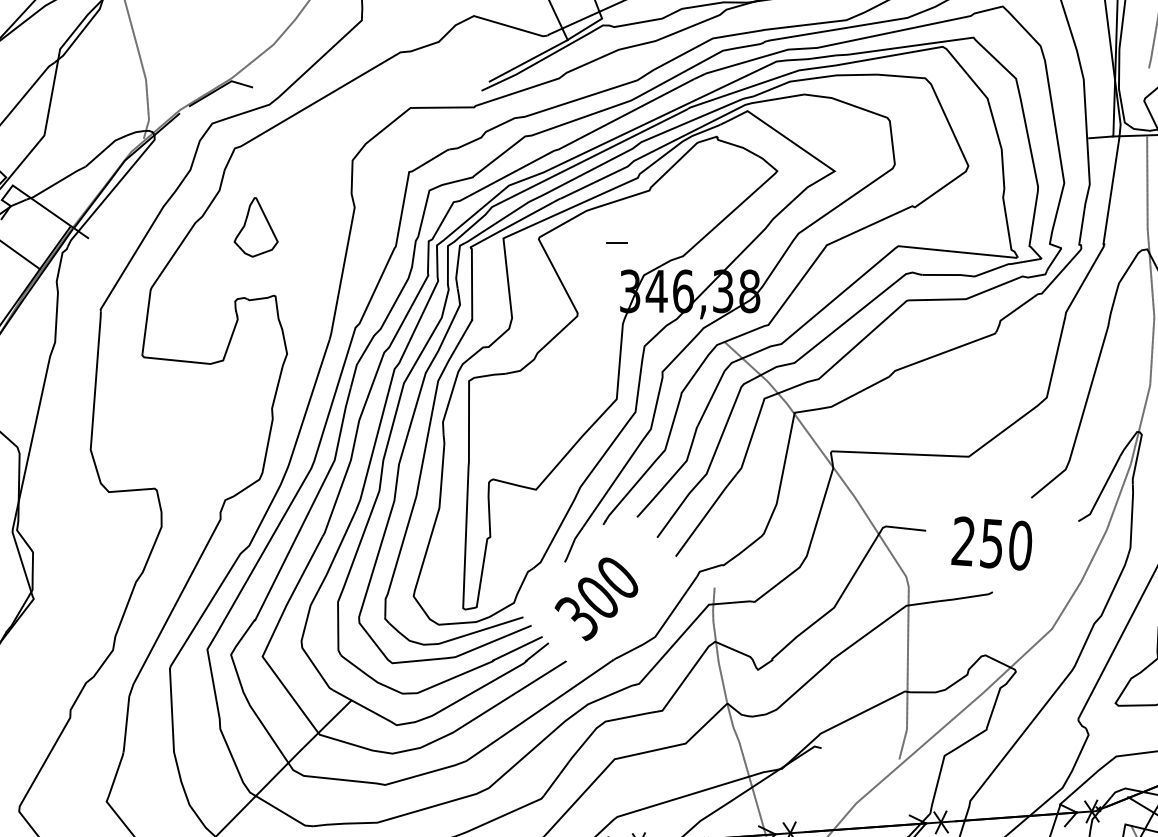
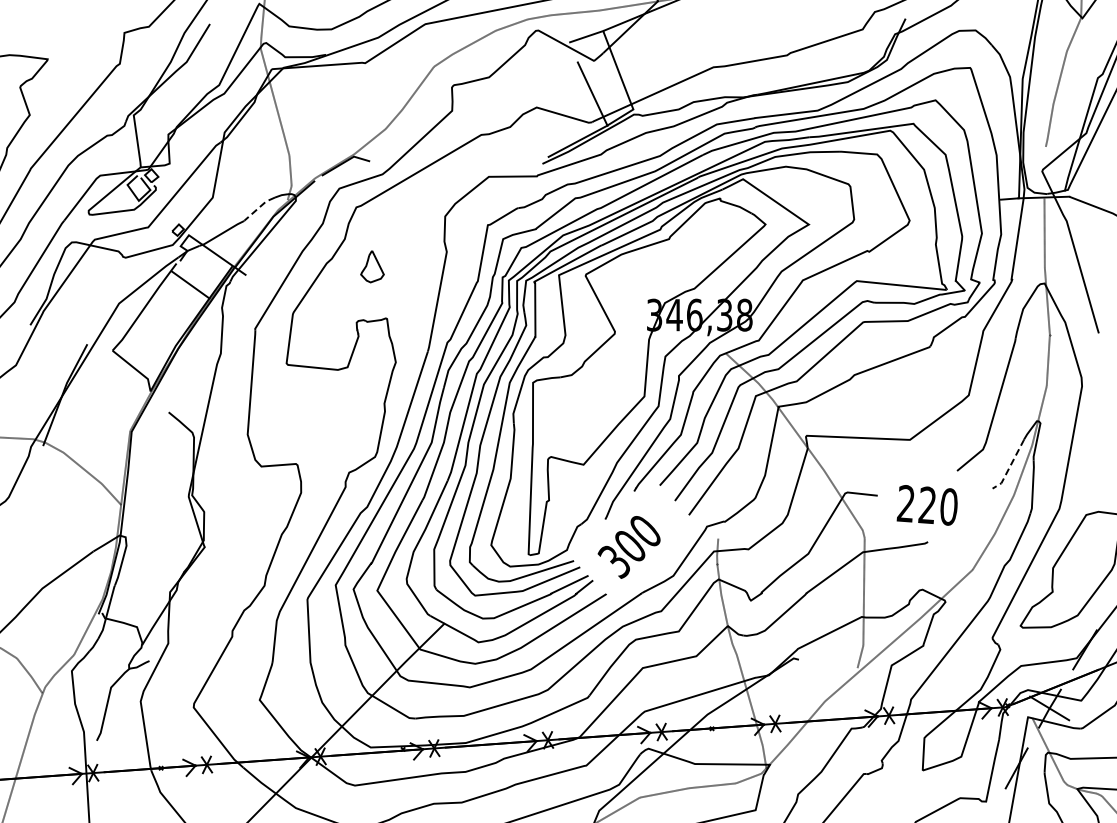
line: (105, 149) -> (258, 208), solid -> dashed
part: (256, 226) -> (372, 266), size x0.7
line: (616, 242) -> (644, 278), removed
line: (1102, 492) -> (1010, 466), solid -> dashed
text: (990, 543) -> (926, 505), 250 -> 220

